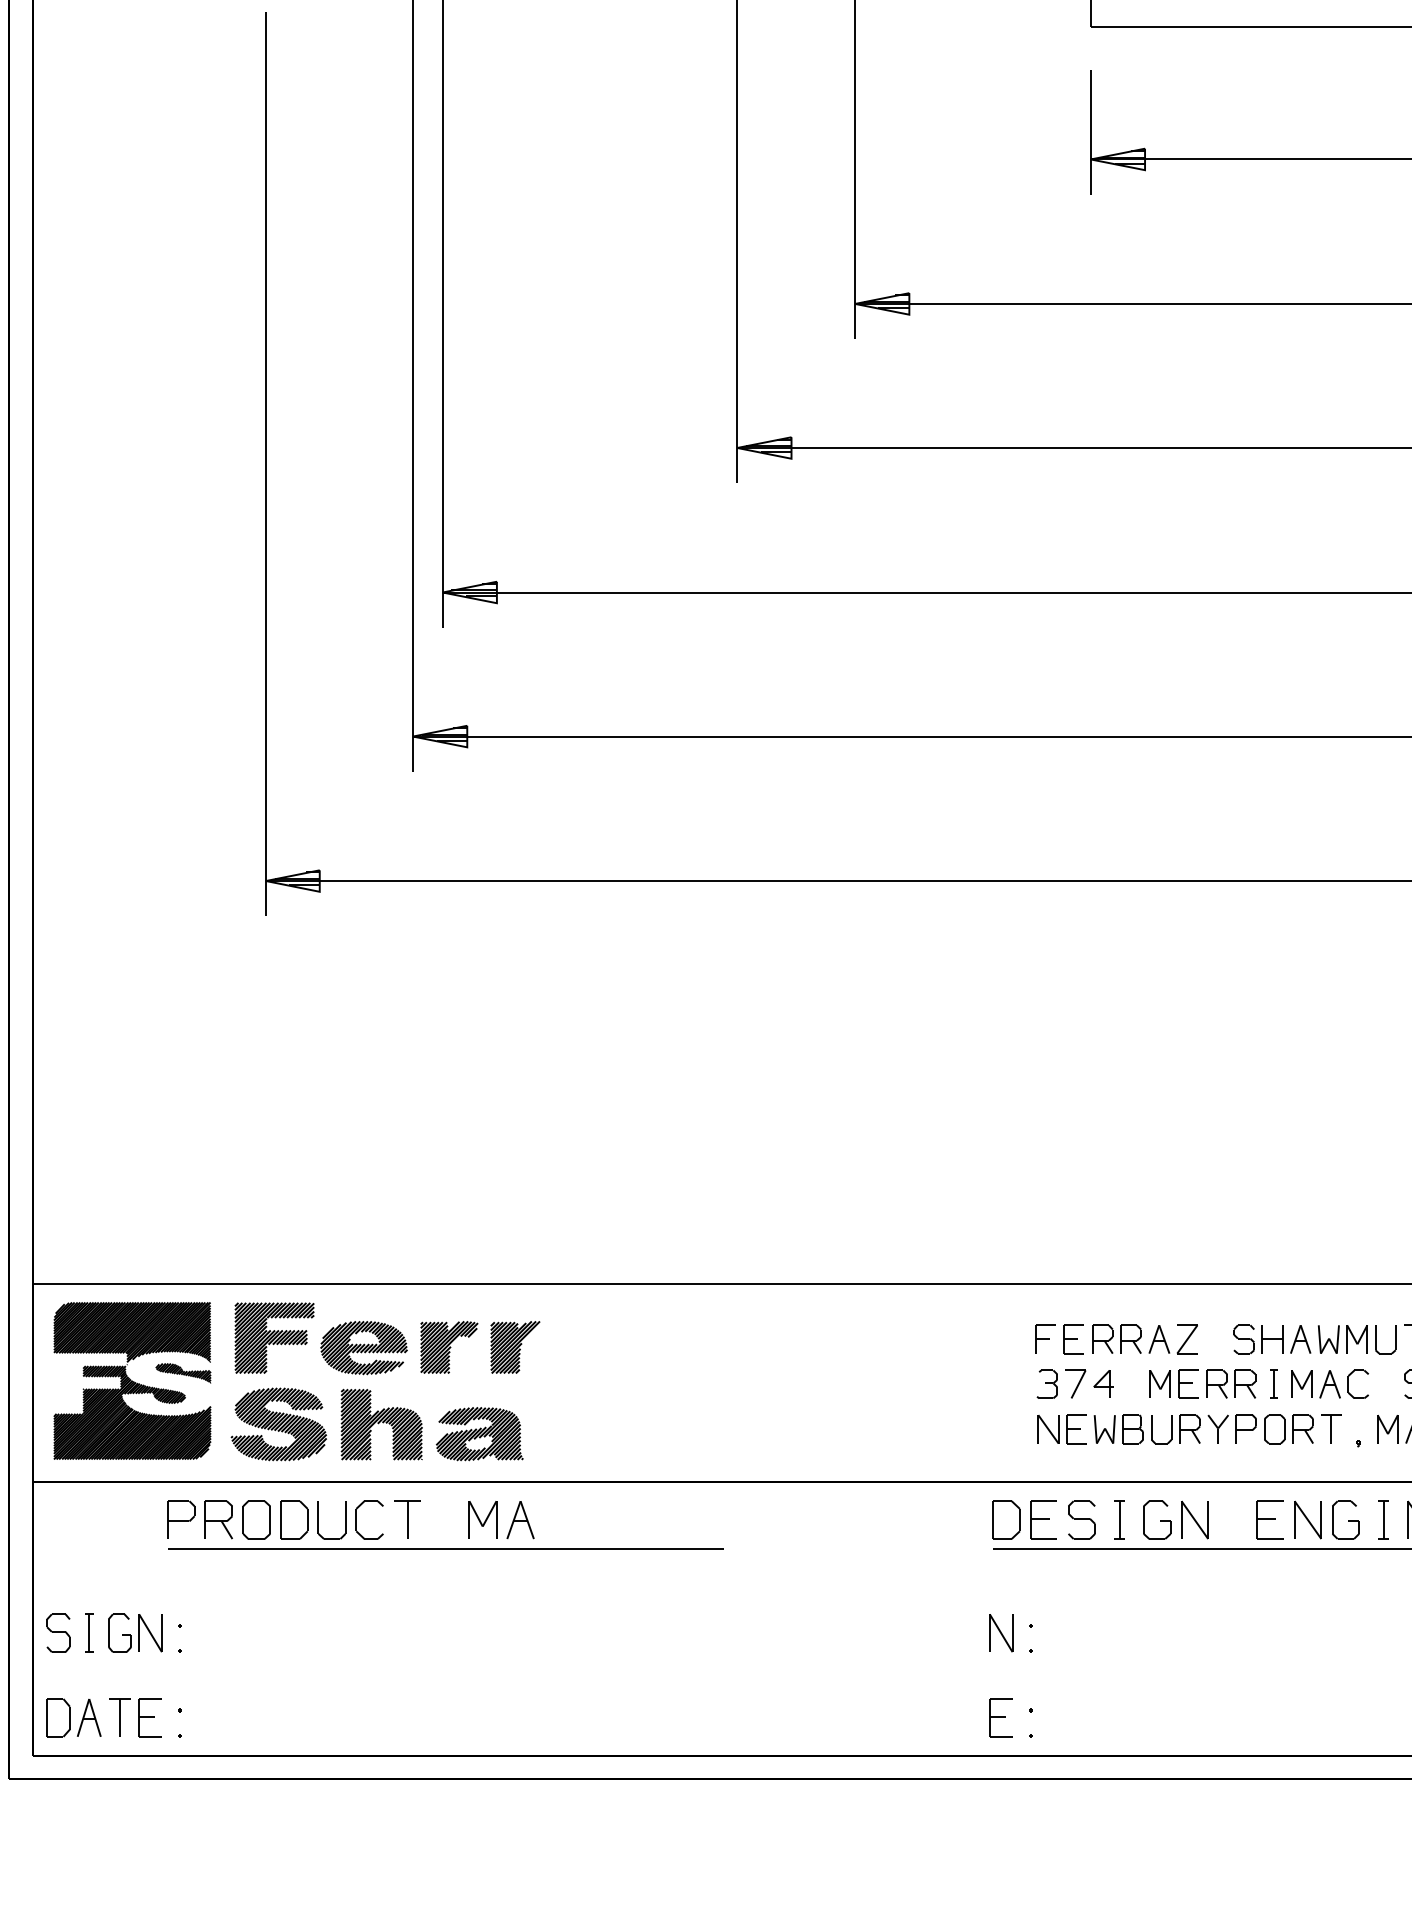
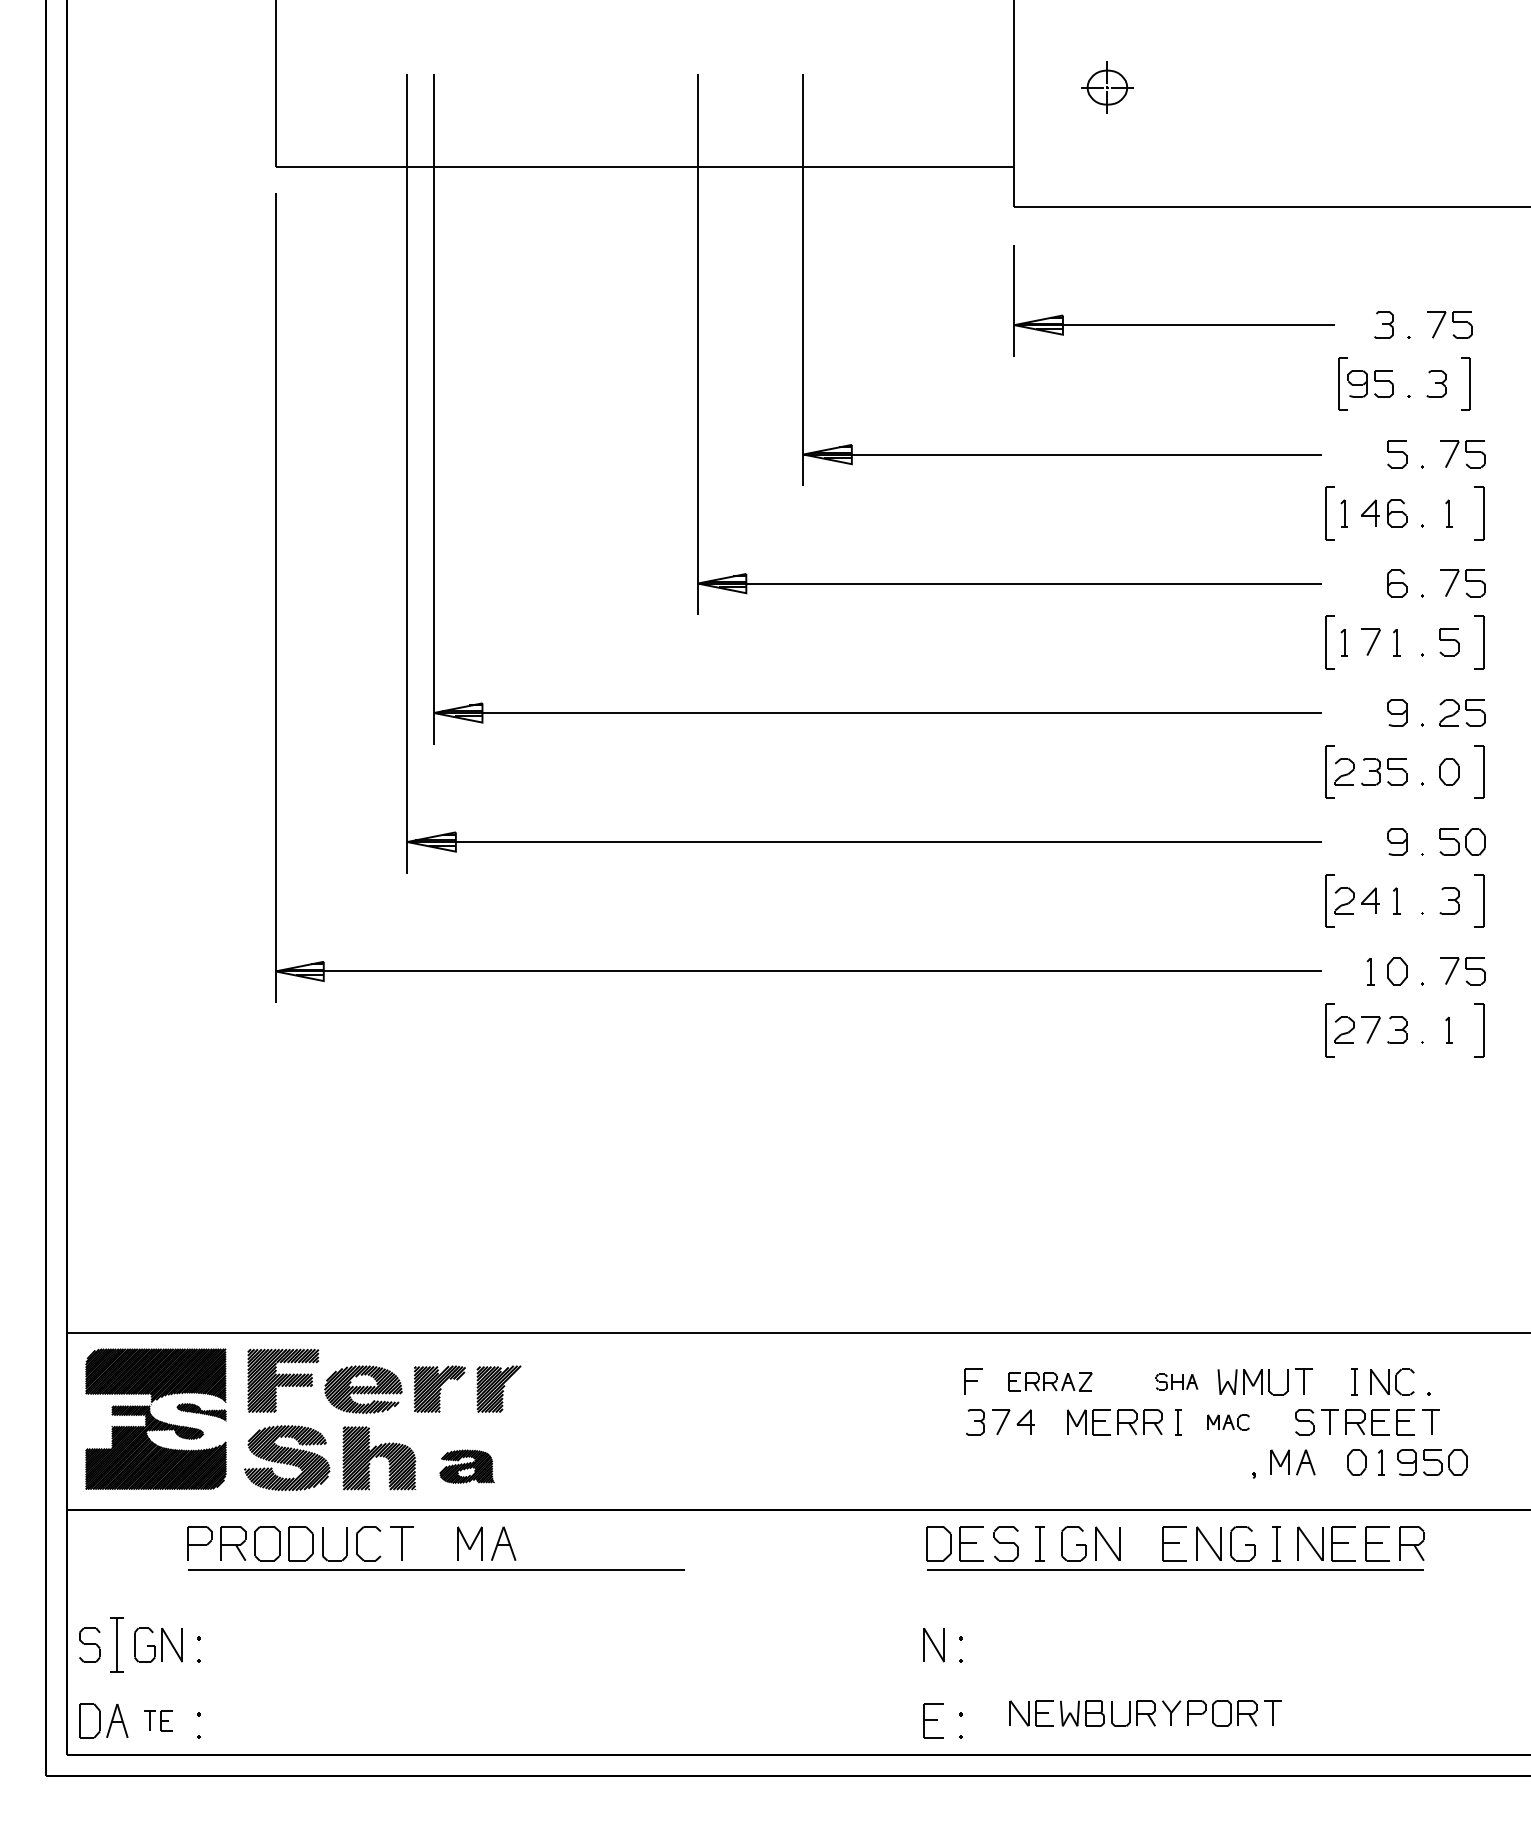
part: (1131, 1338) -> (1050, 1381), size x0.7
part: (1271, 1338) -> (1176, 1381), size x0.6
part: (1329, 1384) -> (1228, 1422), size x0.6
part: (1189, 1429) -> (1145, 1713), moved
part: (479, 1433) -> (466, 1466), size x0.7
part: (89, 1632) -> (117, 1644), size x1.6
part: (135, 1717) -> (158, 1720), size x0.6

